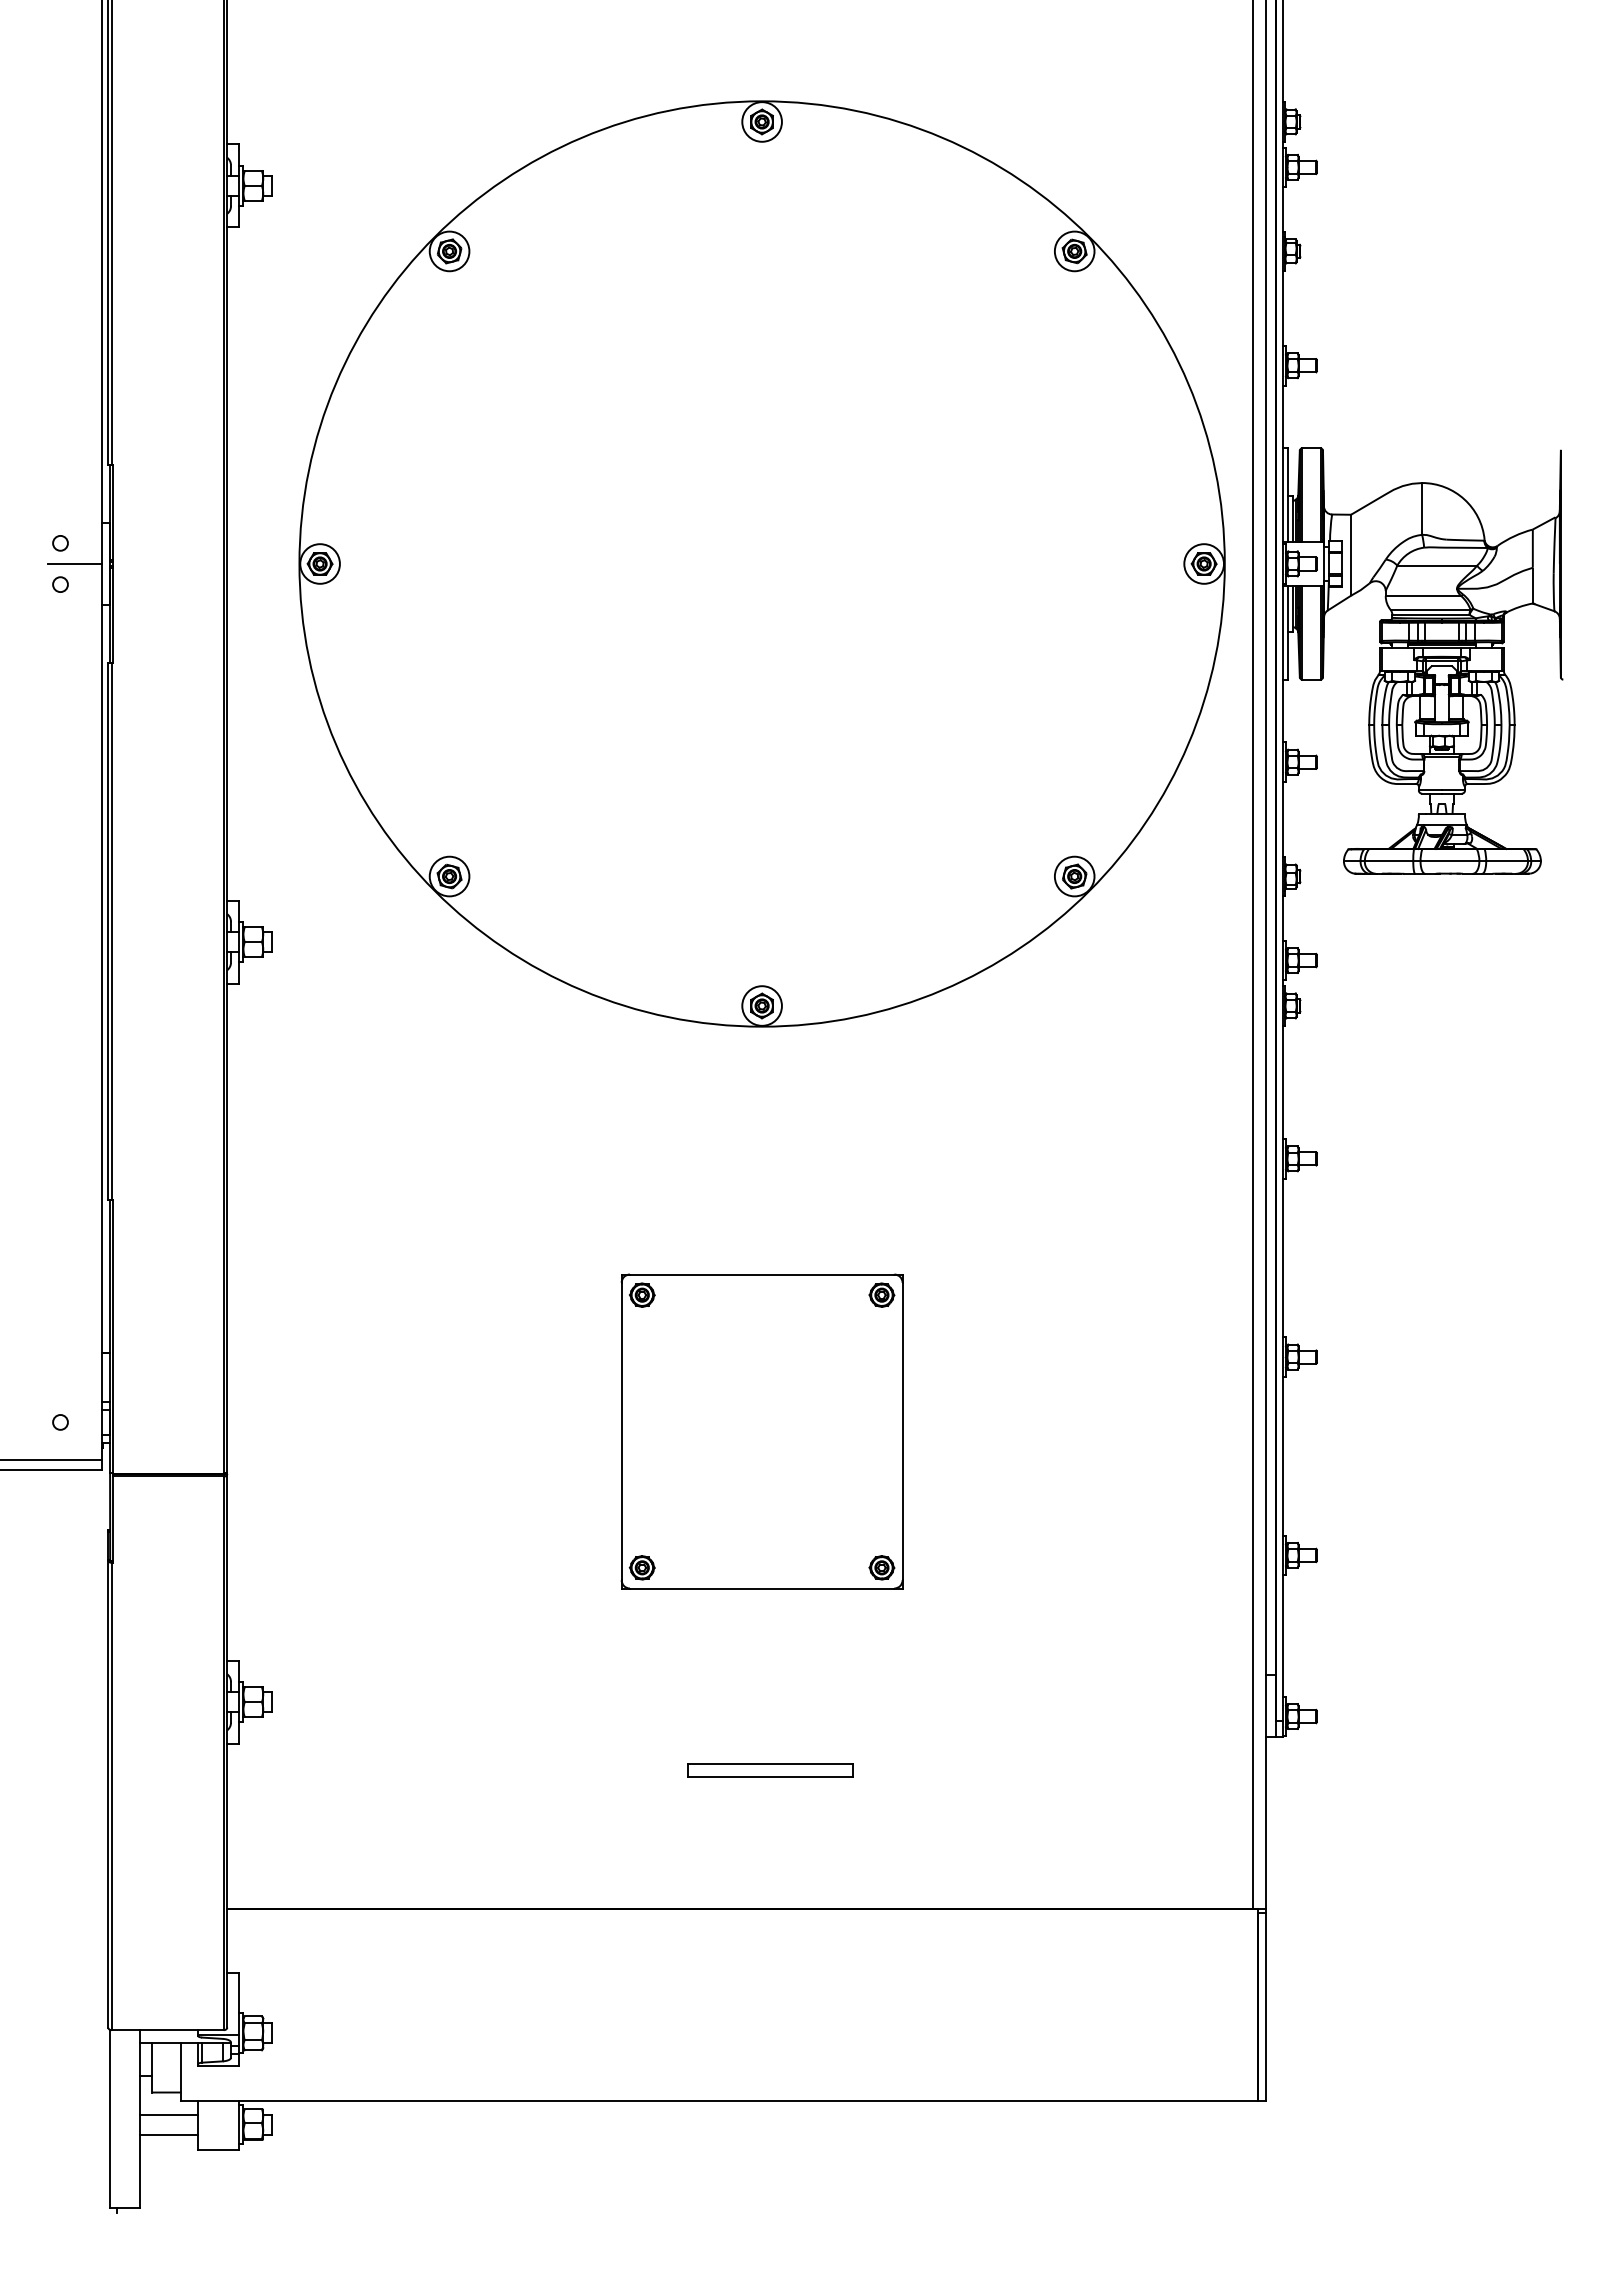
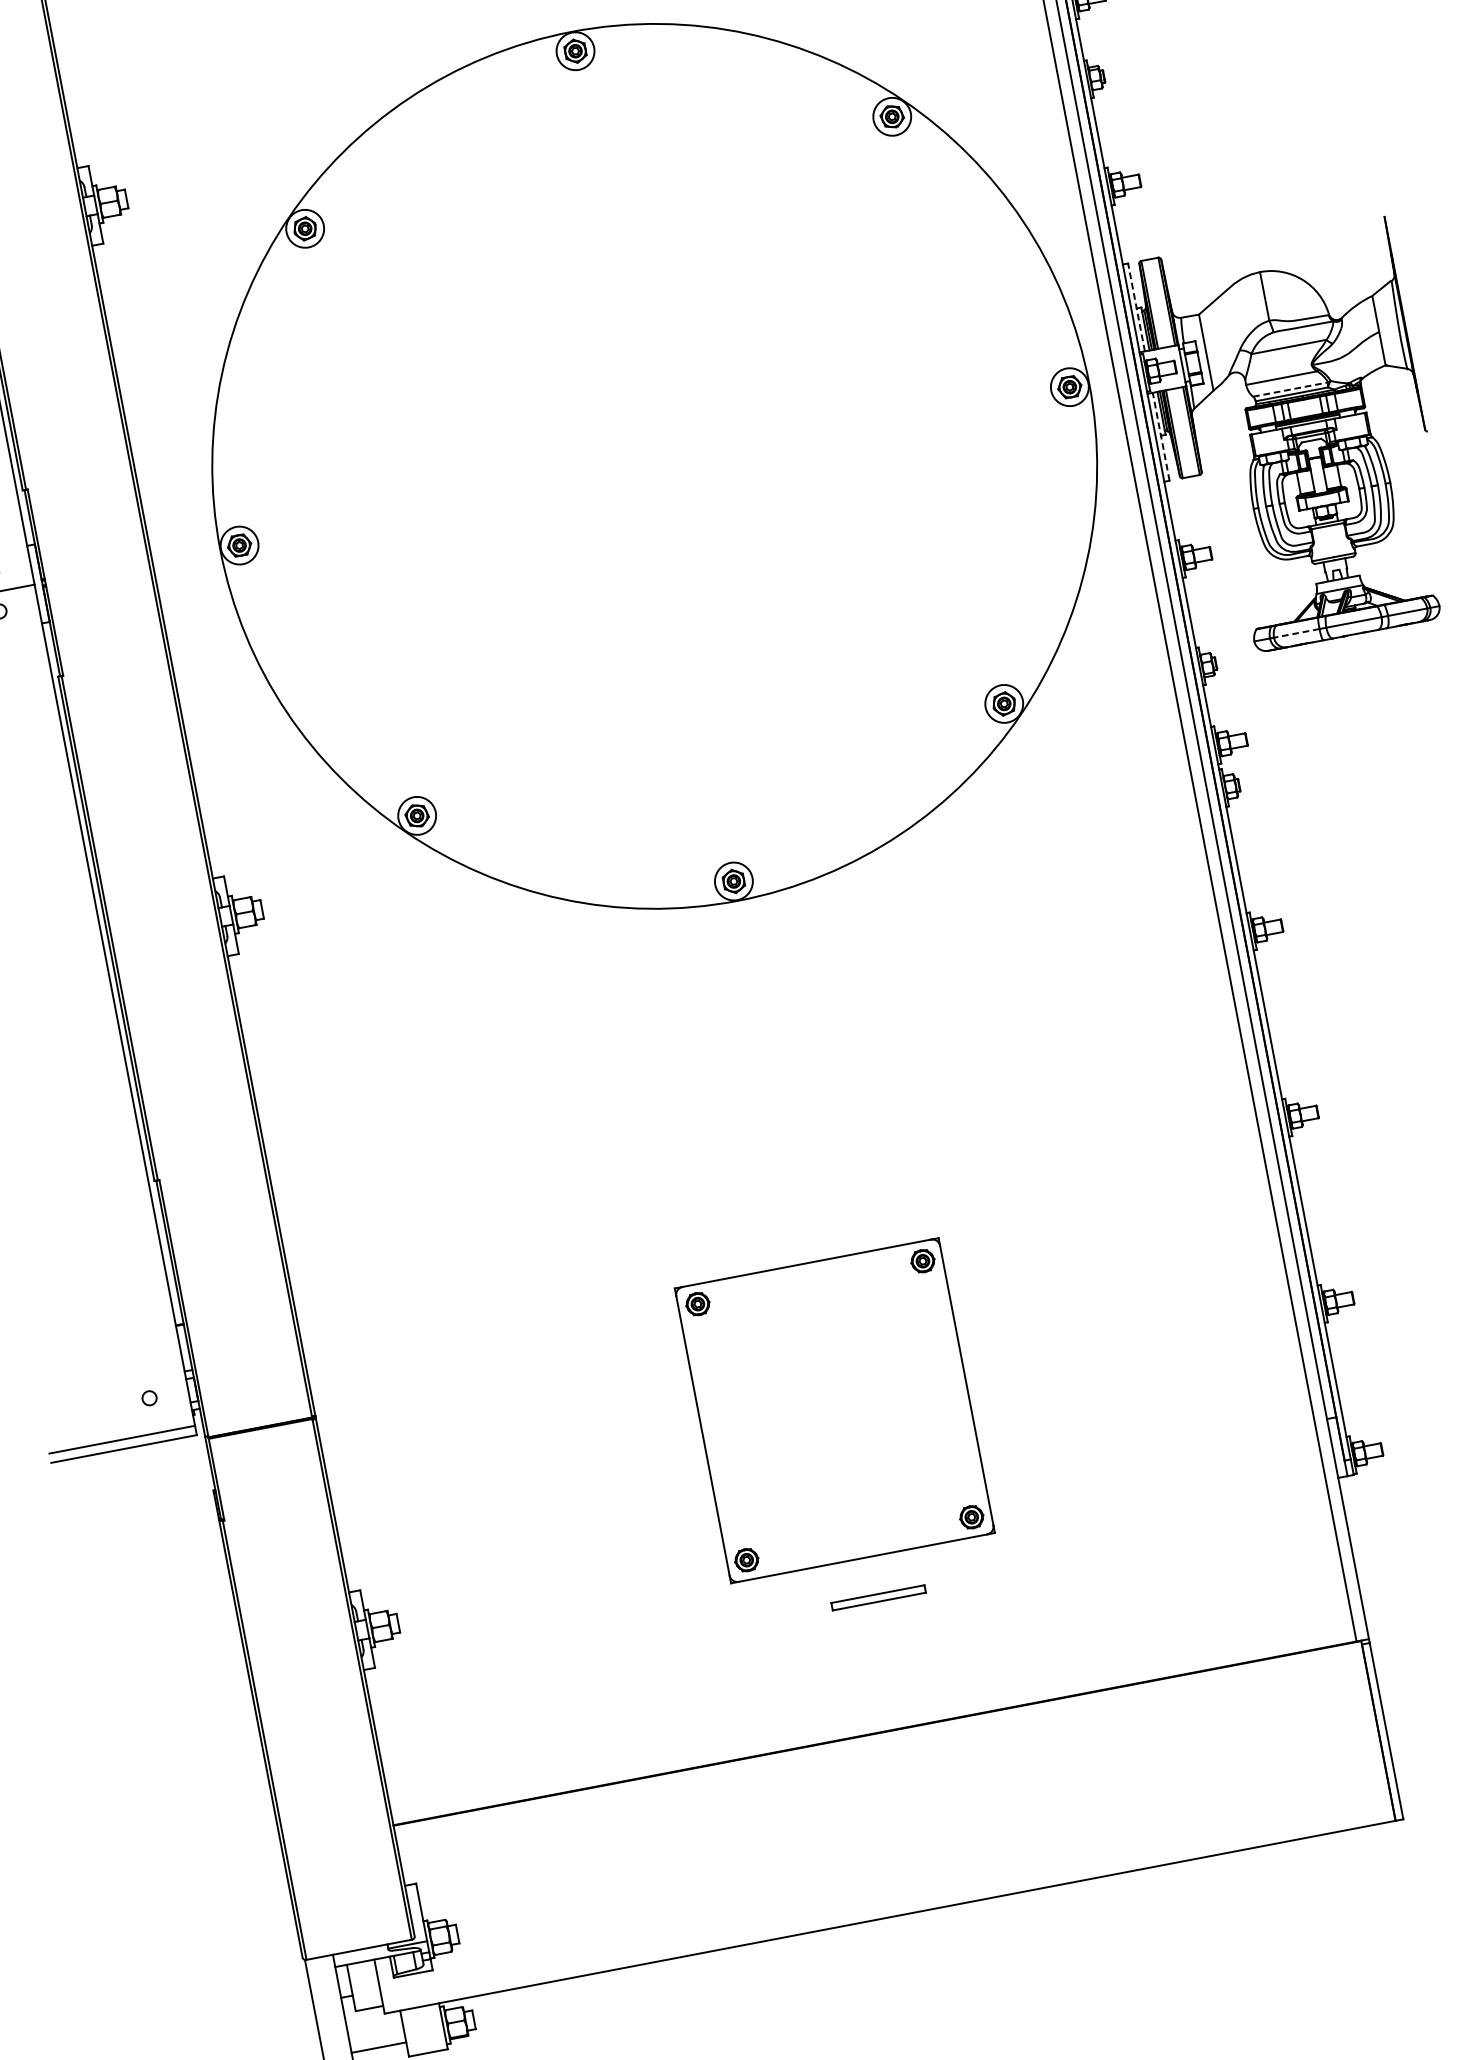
line: (1288, 495) -> (1136, 307), solid -> dashed
line: (1430, 609) -> (1290, 389), solid -> dashed
line: (1288, 632) -> (1161, 436), solid -> dashed
line: (1388, 861) -> (1296, 633), solid -> dashed
part: (761, 1431) -> (834, 1410), moved
part: (770, 1770) -> (878, 1597), size x0.6
line: (168, 2114) -> (374, 2028), removed

